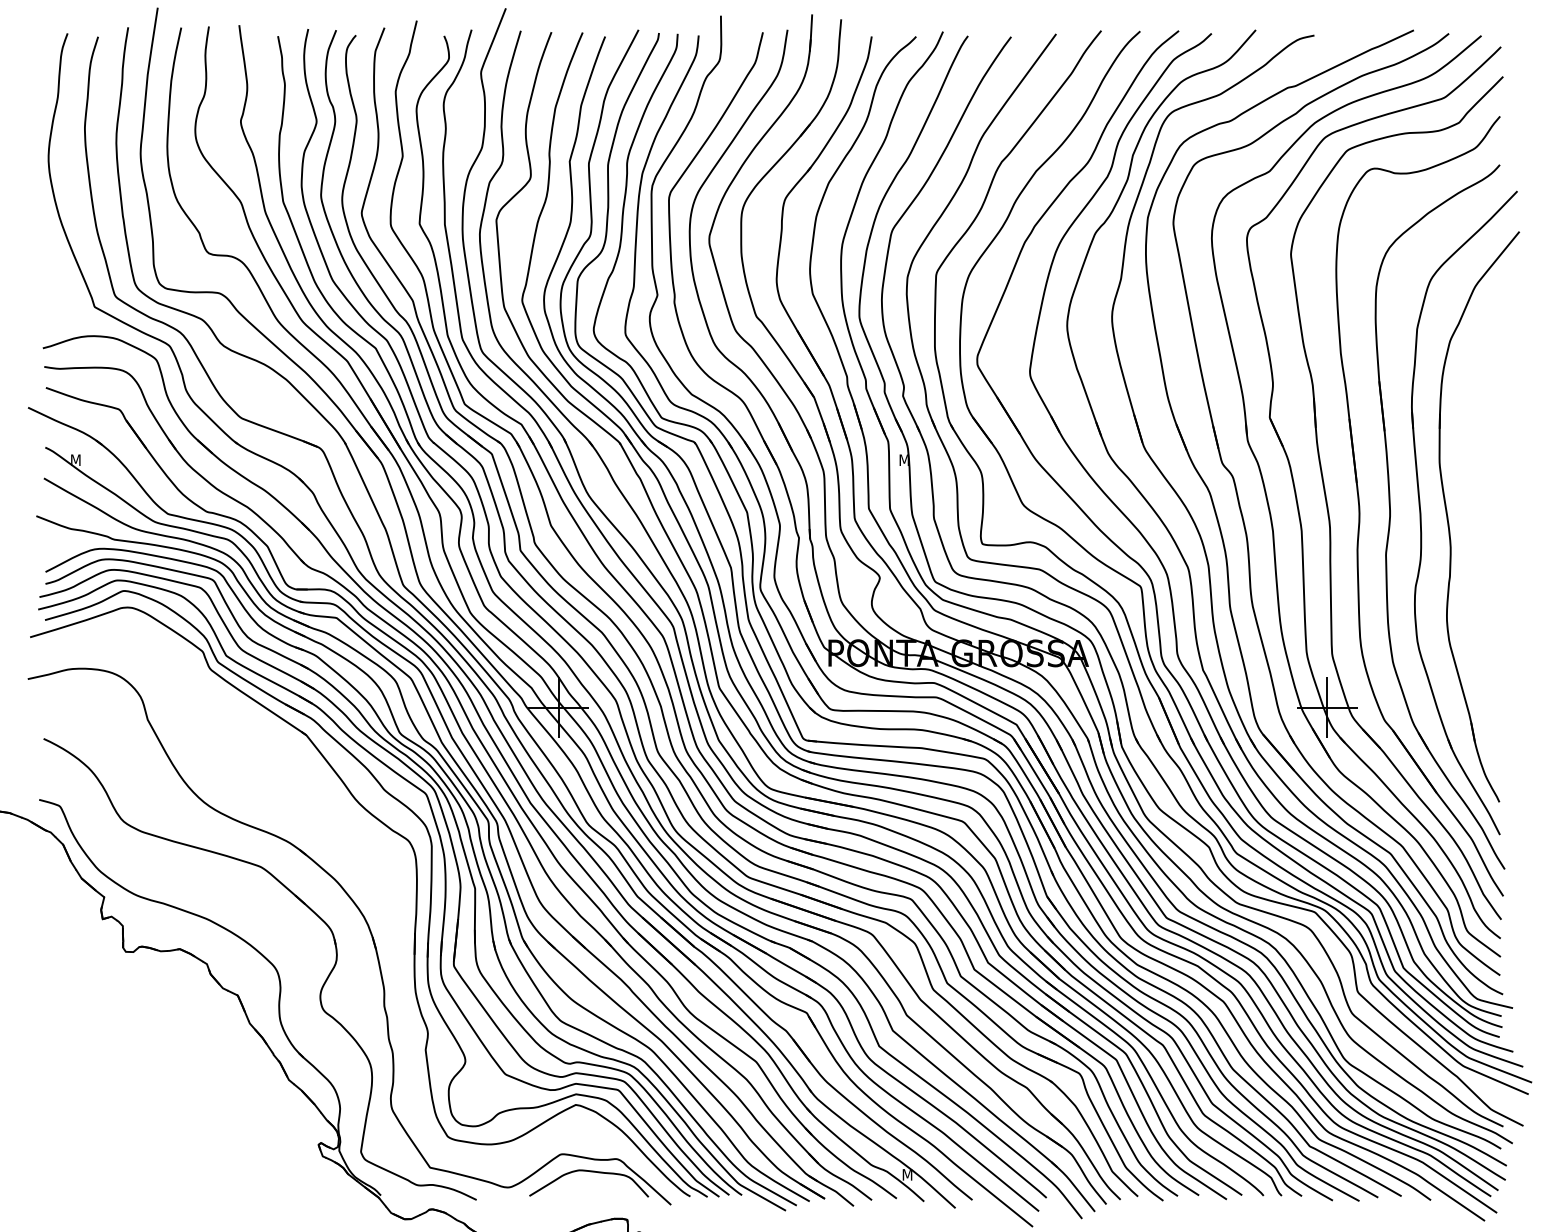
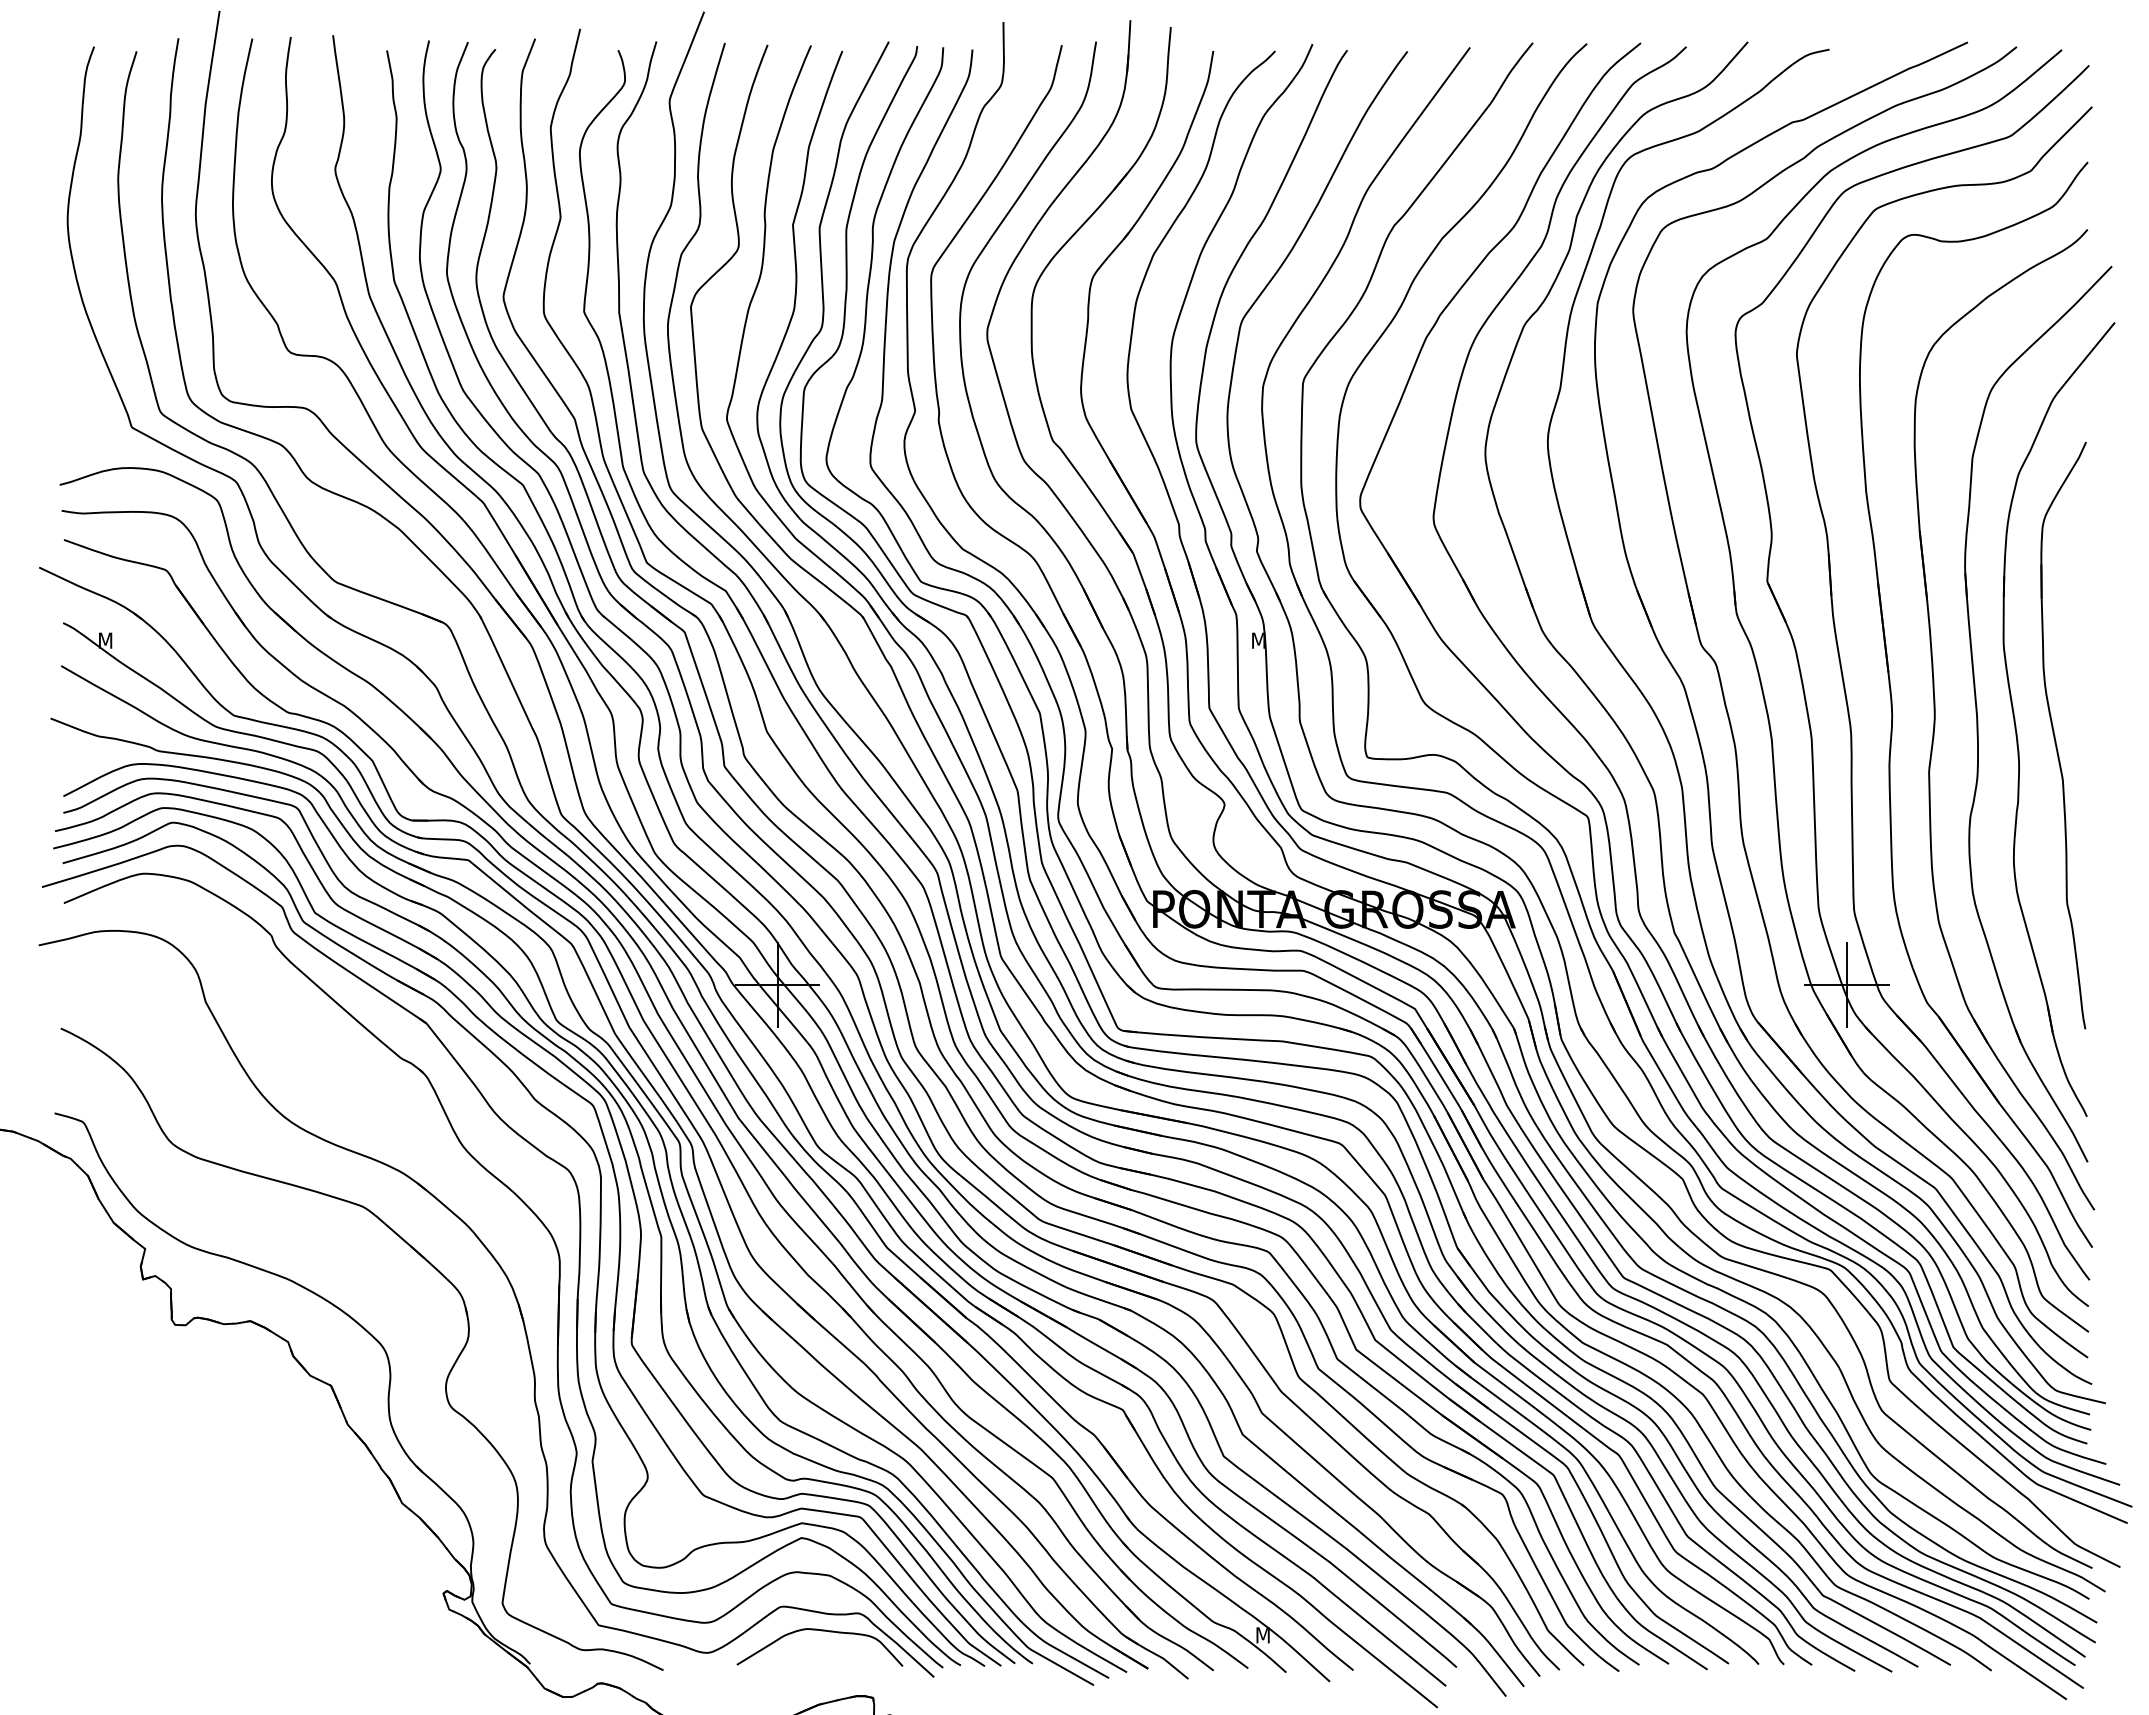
part: (1476, 528) -> (2055, 735), added
part: (401, 912) -> (558, 1270), added

